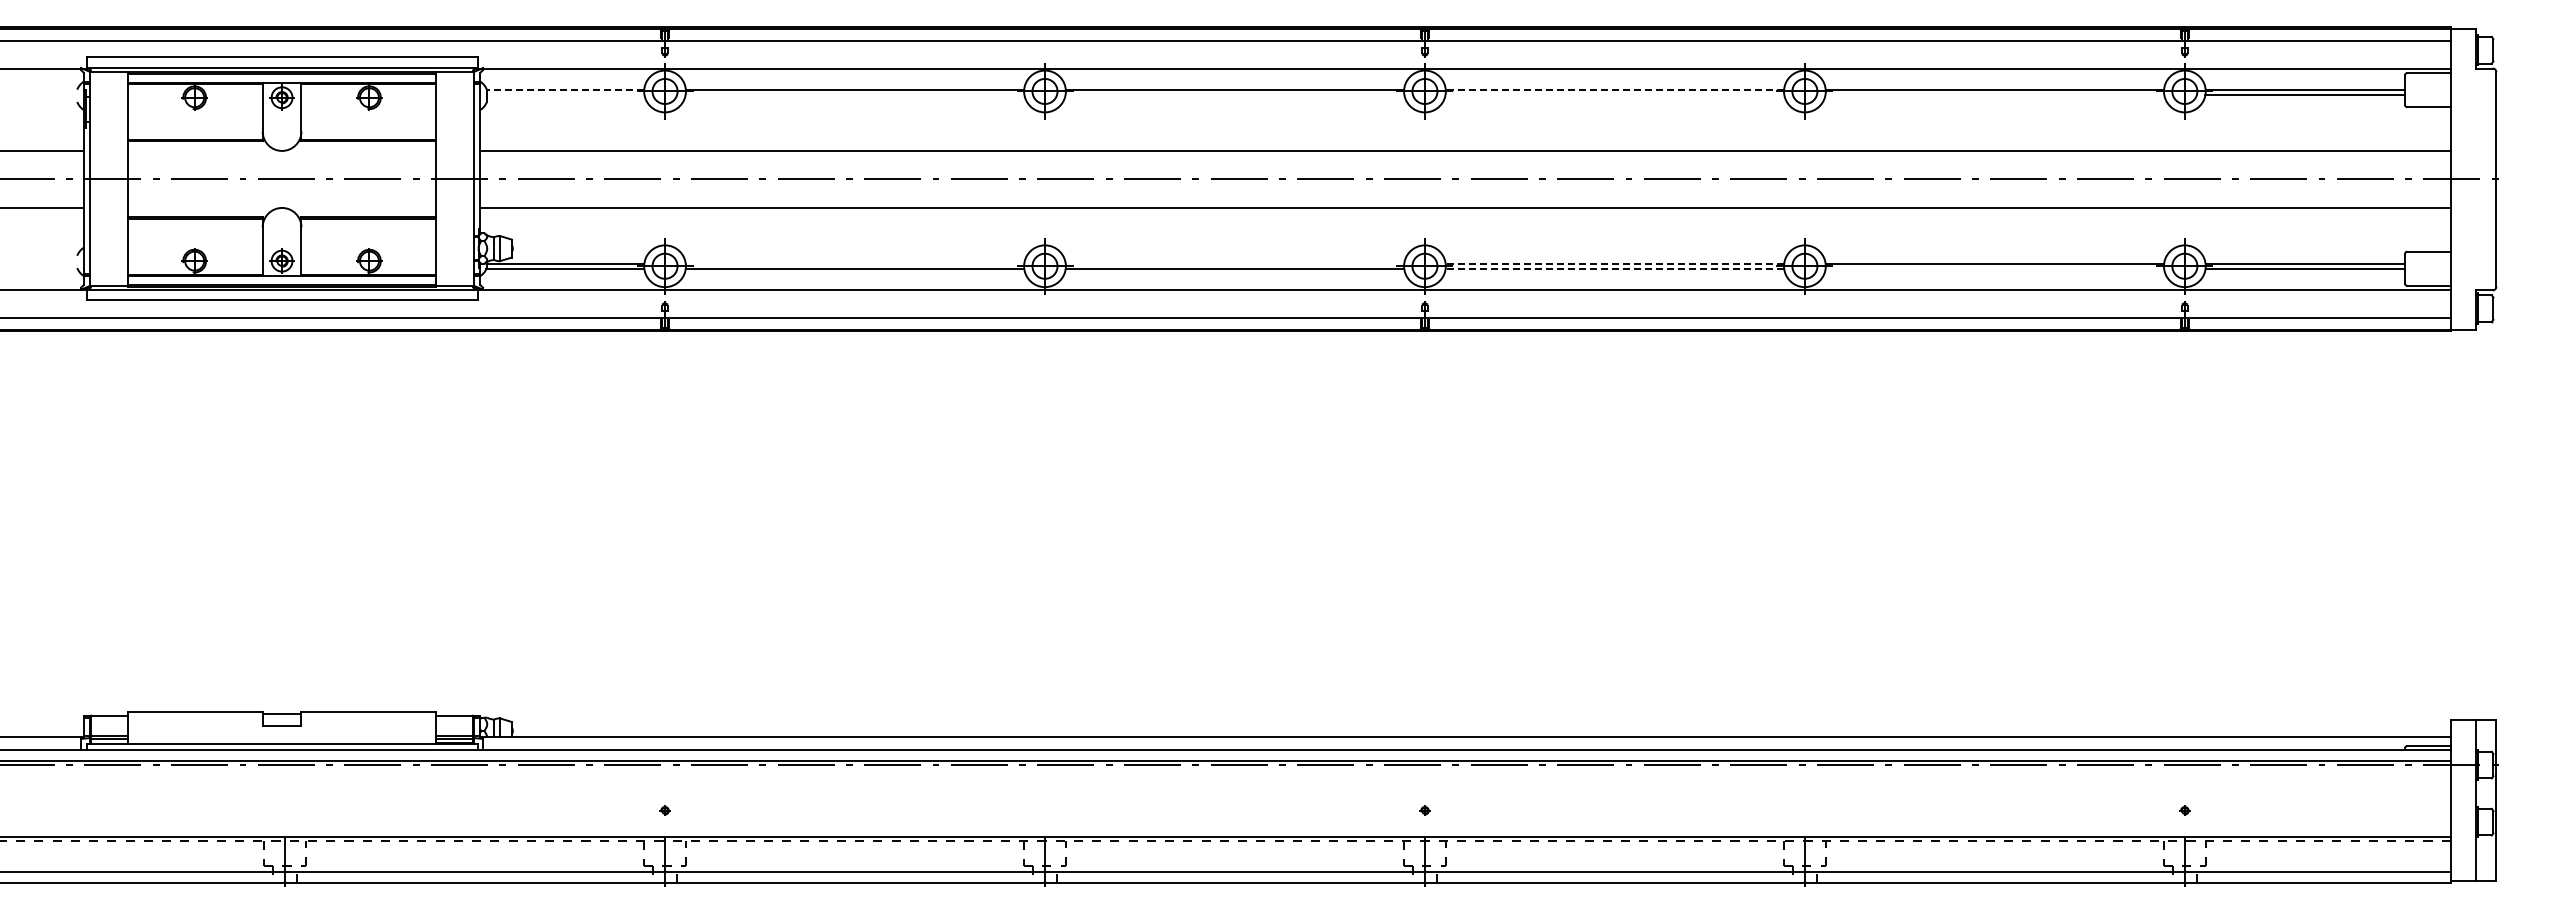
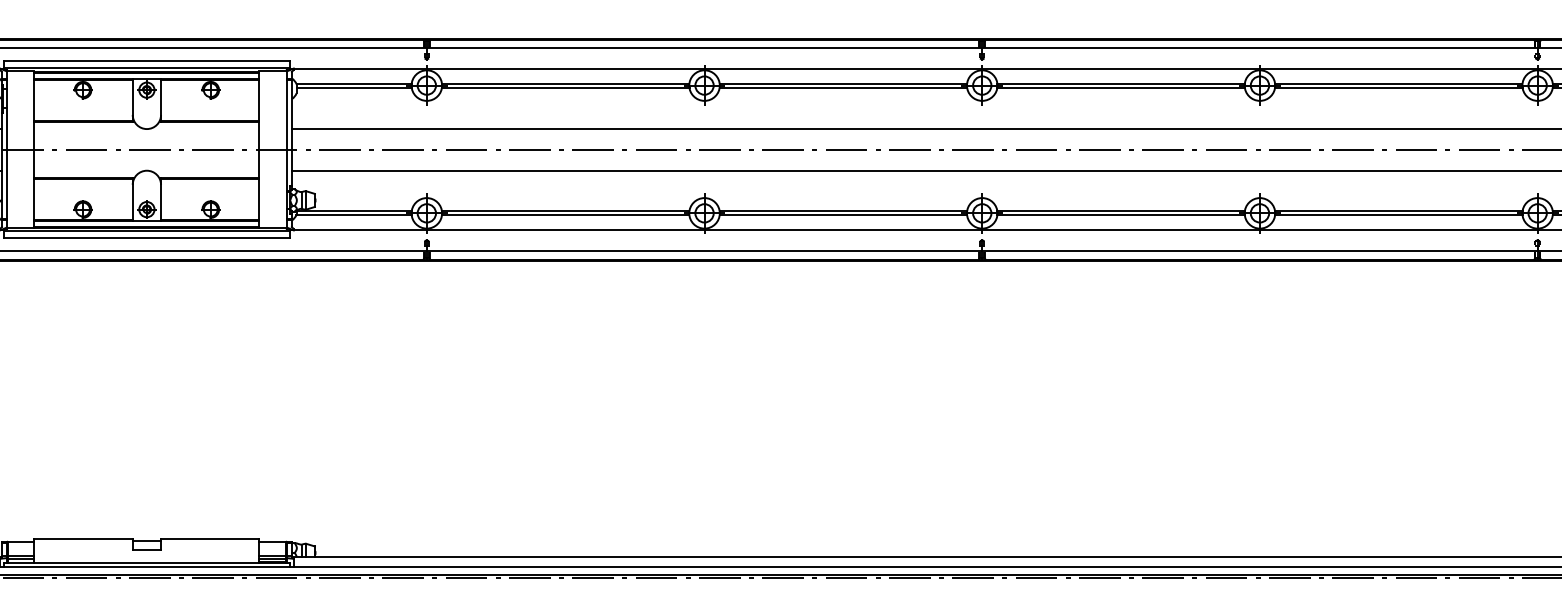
line: (565, 89) -> (354, 84), dashed -> solid
line: (1614, 89) -> (1120, 84), dashed -> solid
line: (565, 95) -> (354, 88), added
line: (854, 95) -> (565, 88), added
line: (1234, 95) -> (843, 88), added
line: (1614, 95) -> (1120, 88), added
line: (1994, 95) -> (1398, 88), added
line: (854, 263) -> (565, 211), added
line: (1234, 263) -> (843, 211), added
line: (1614, 263) -> (1120, 211), dashed -> solid
line: (1614, 269) -> (1120, 215), dashed -> solid
line: (1994, 269) -> (1398, 215), added

